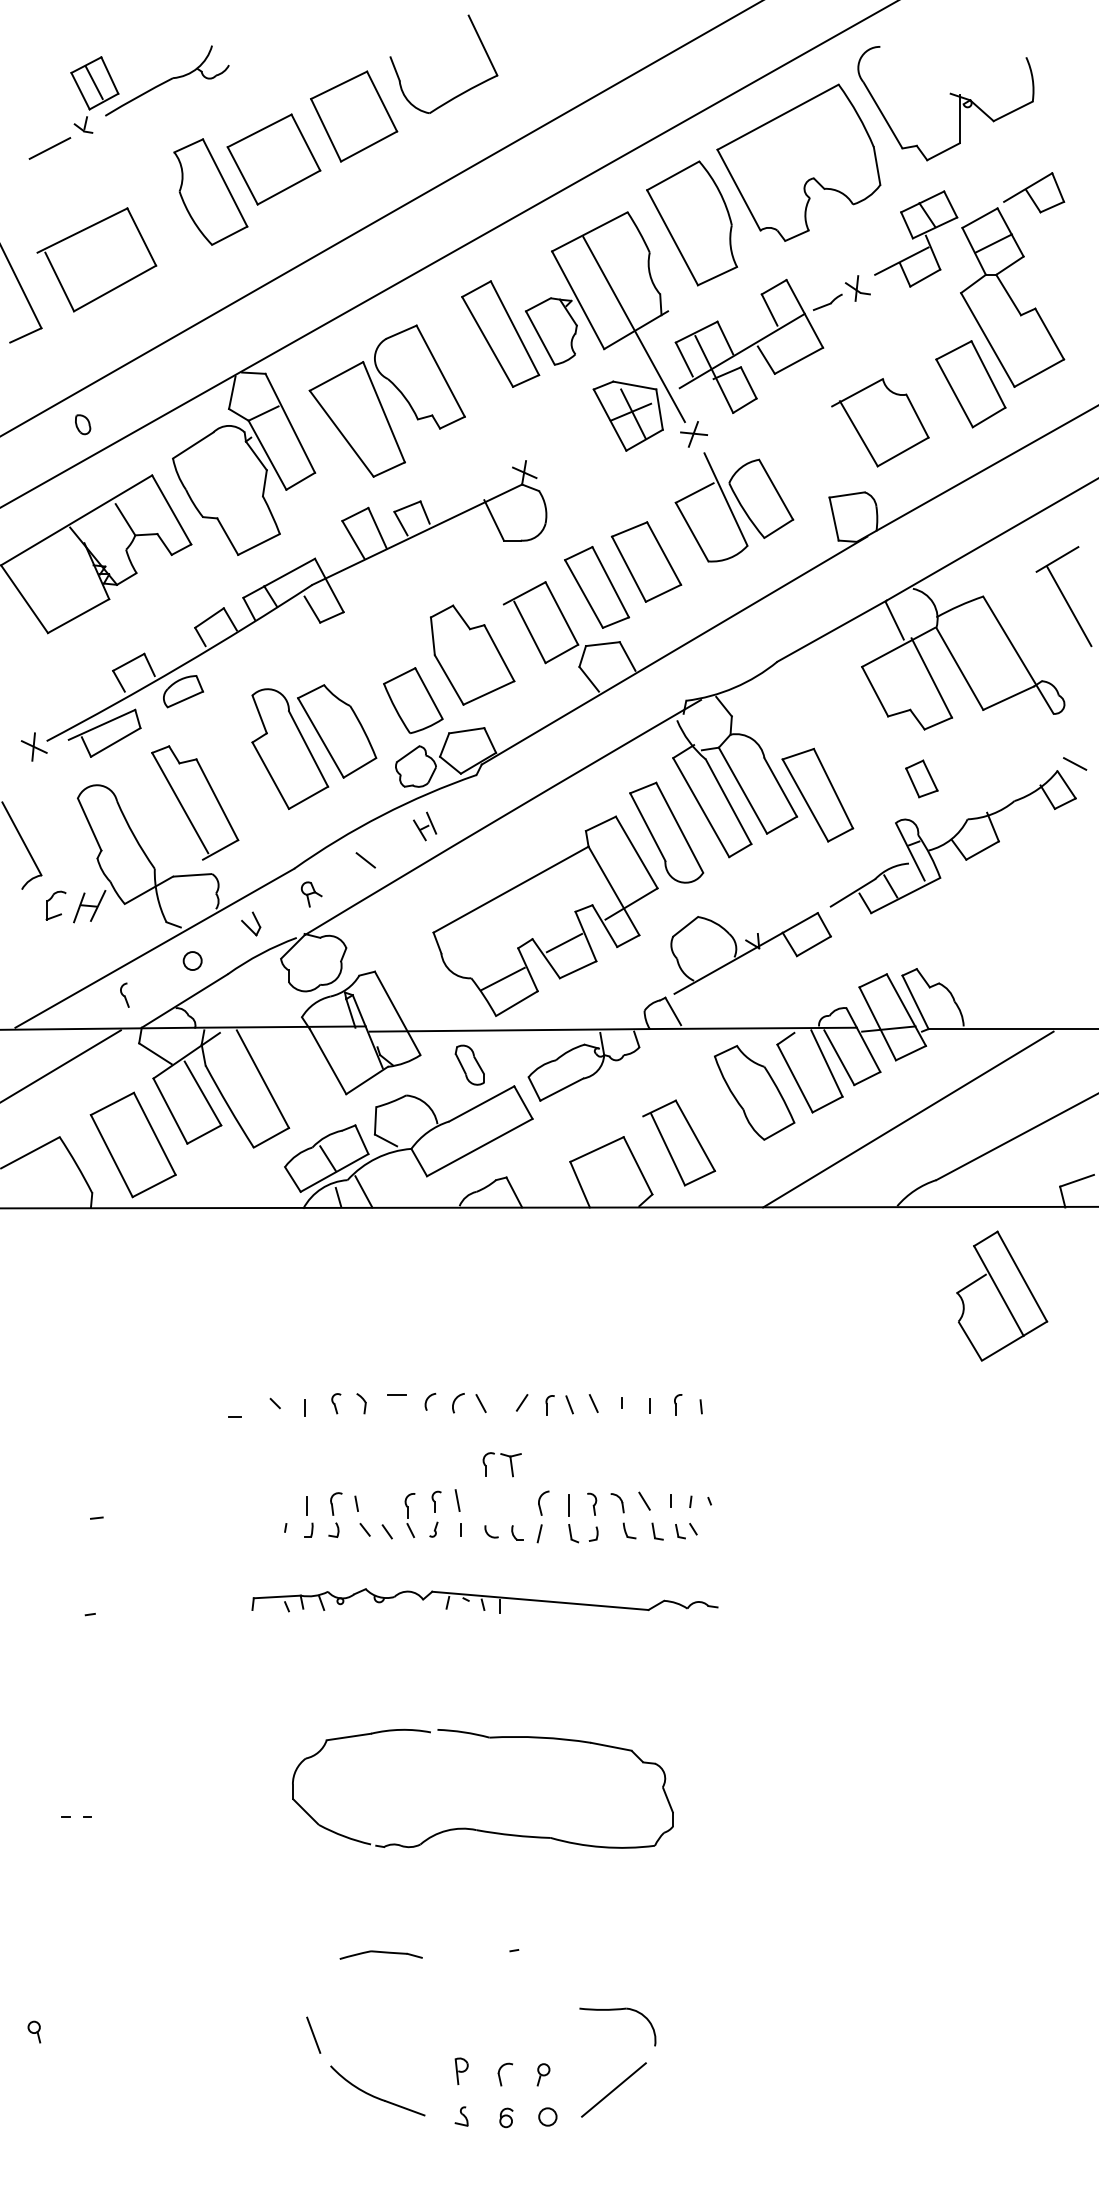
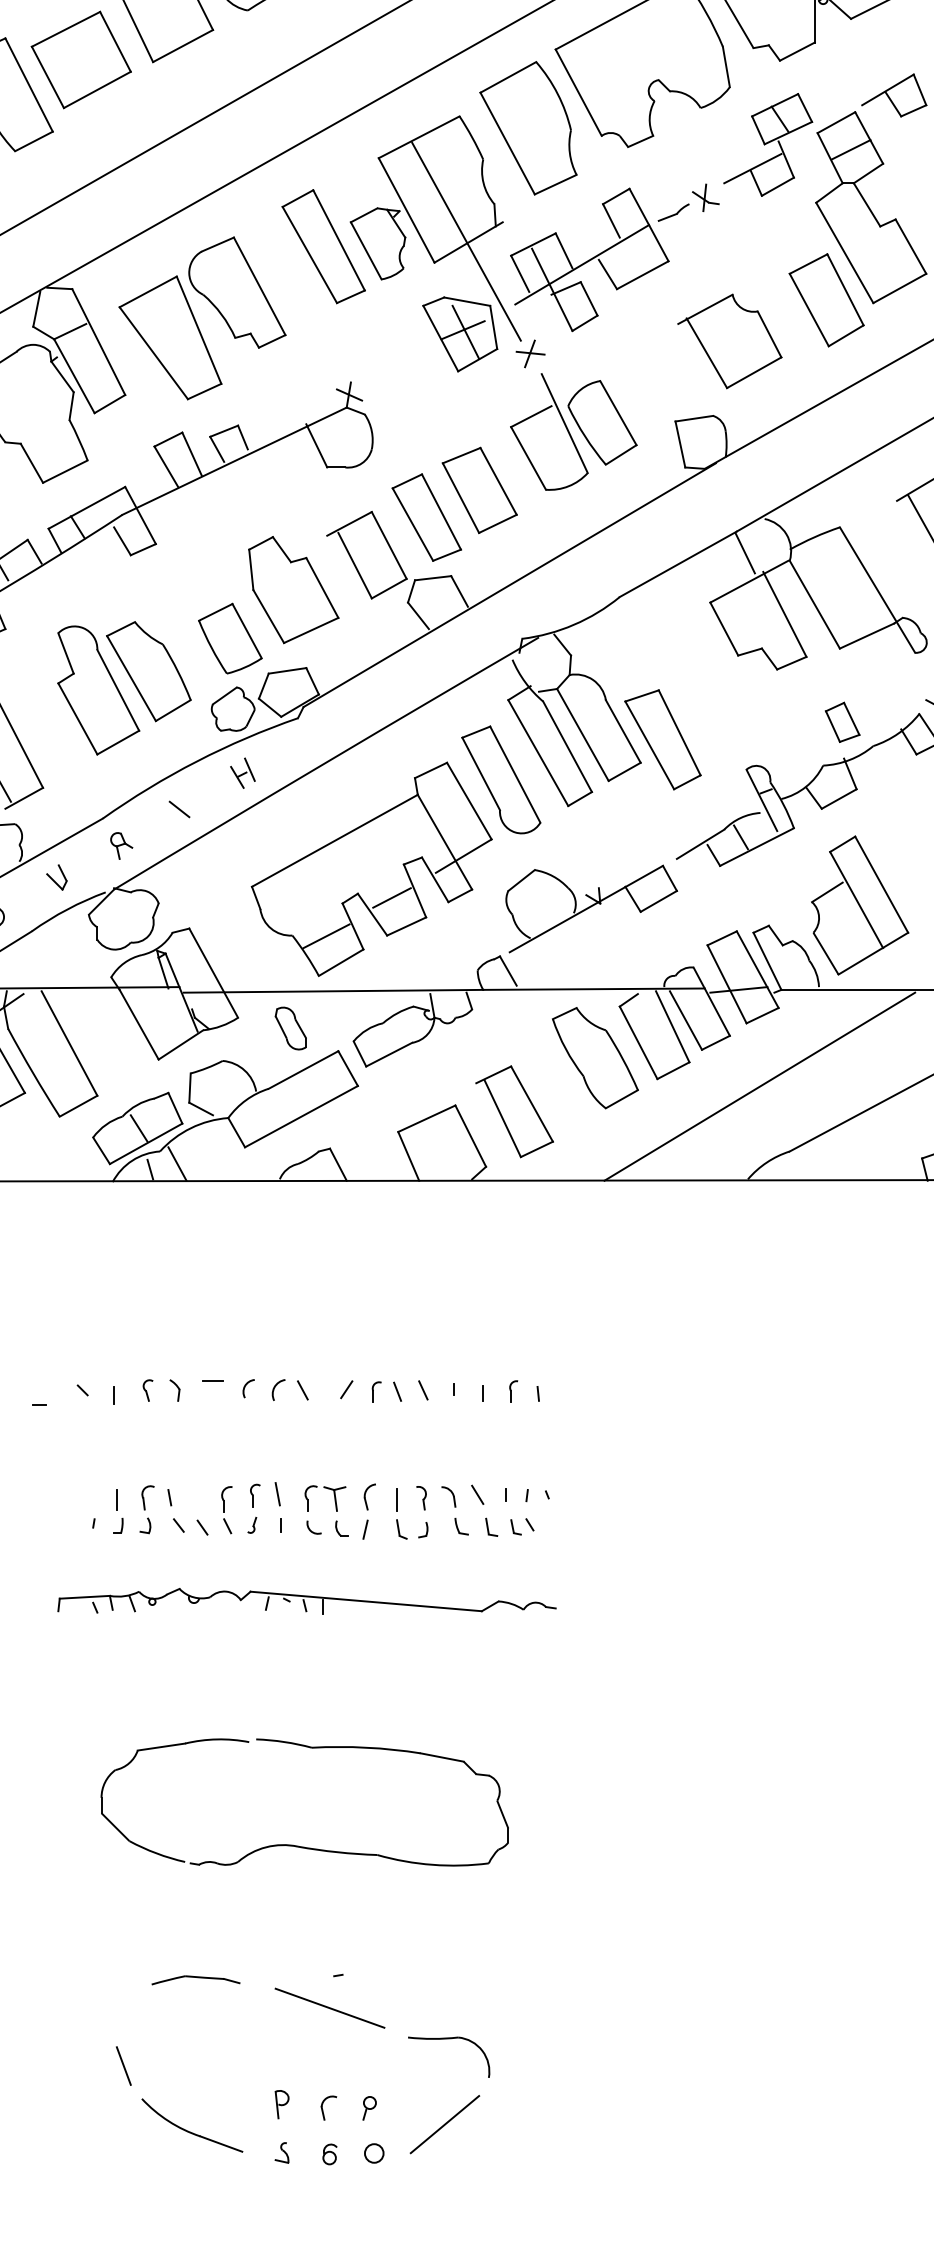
part: (921, 778) -> (842, 721), moved
part: (1002, 1295) -> (860, 904), moved
part: (505, 1456) -> (328, 1489), moved
line: (506, 1981) -> (330, 2008), added

